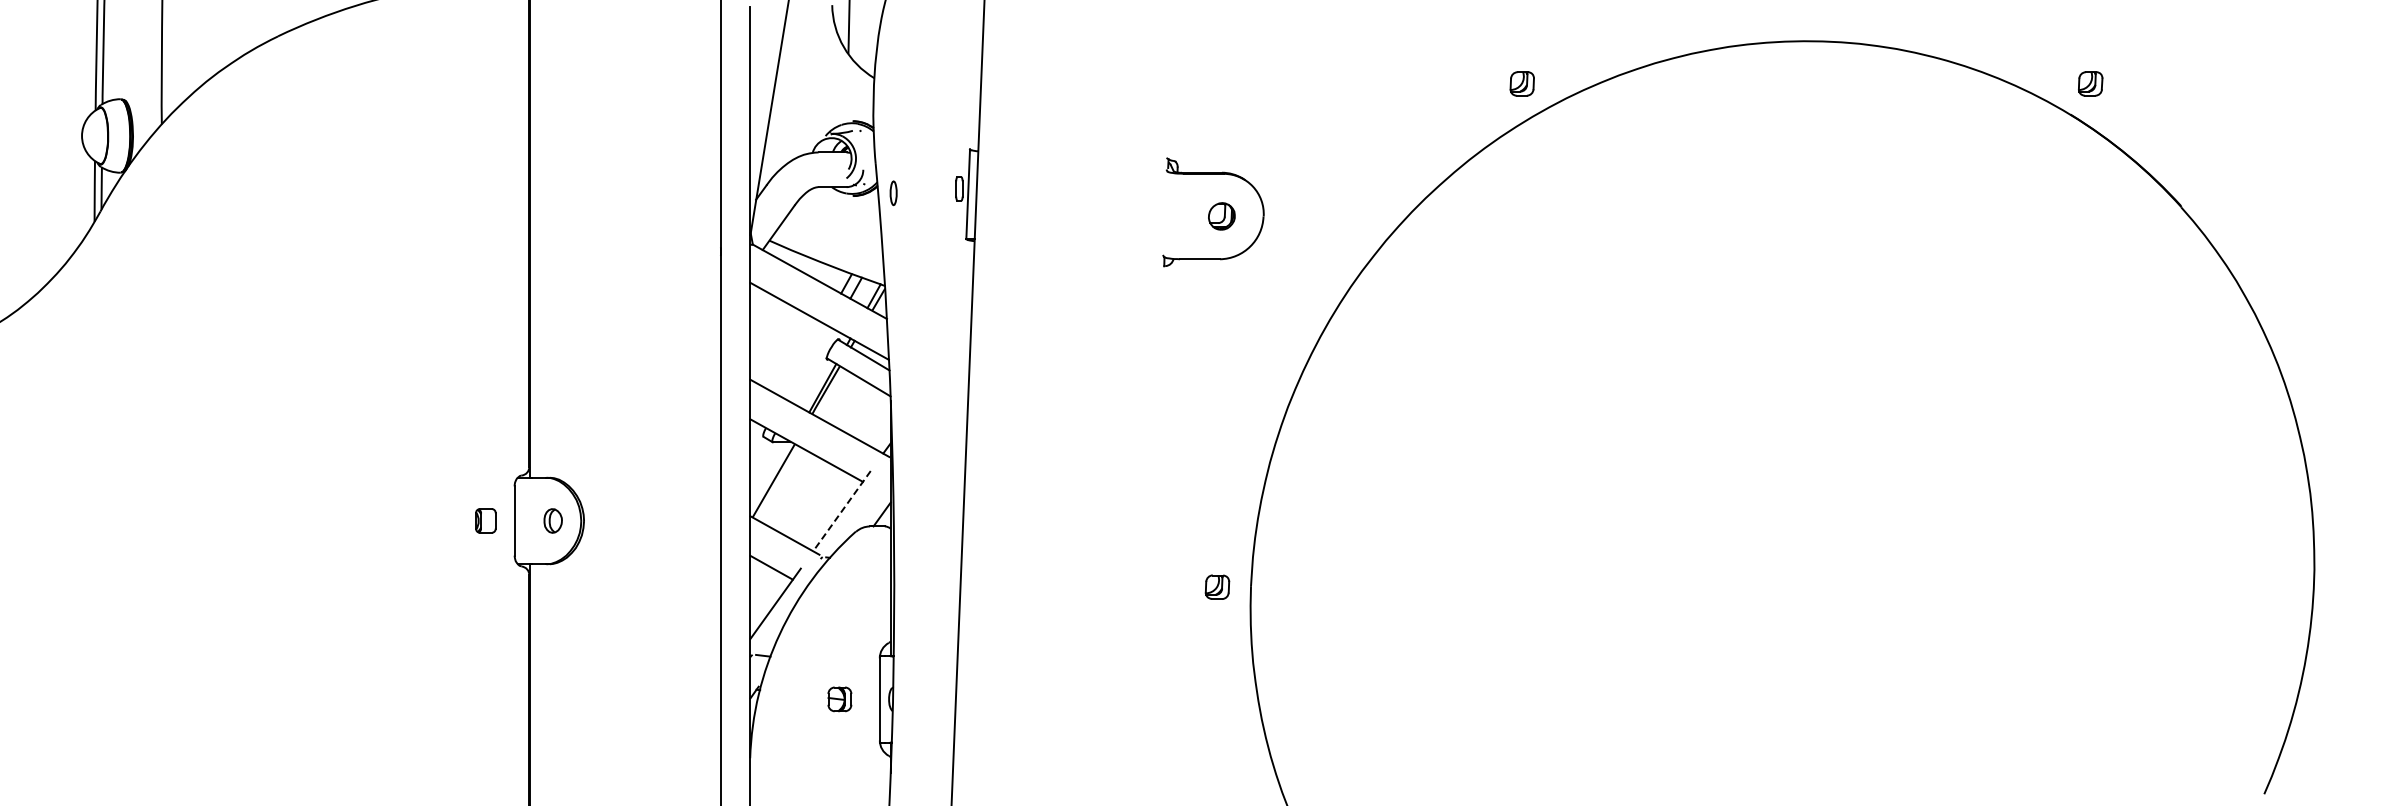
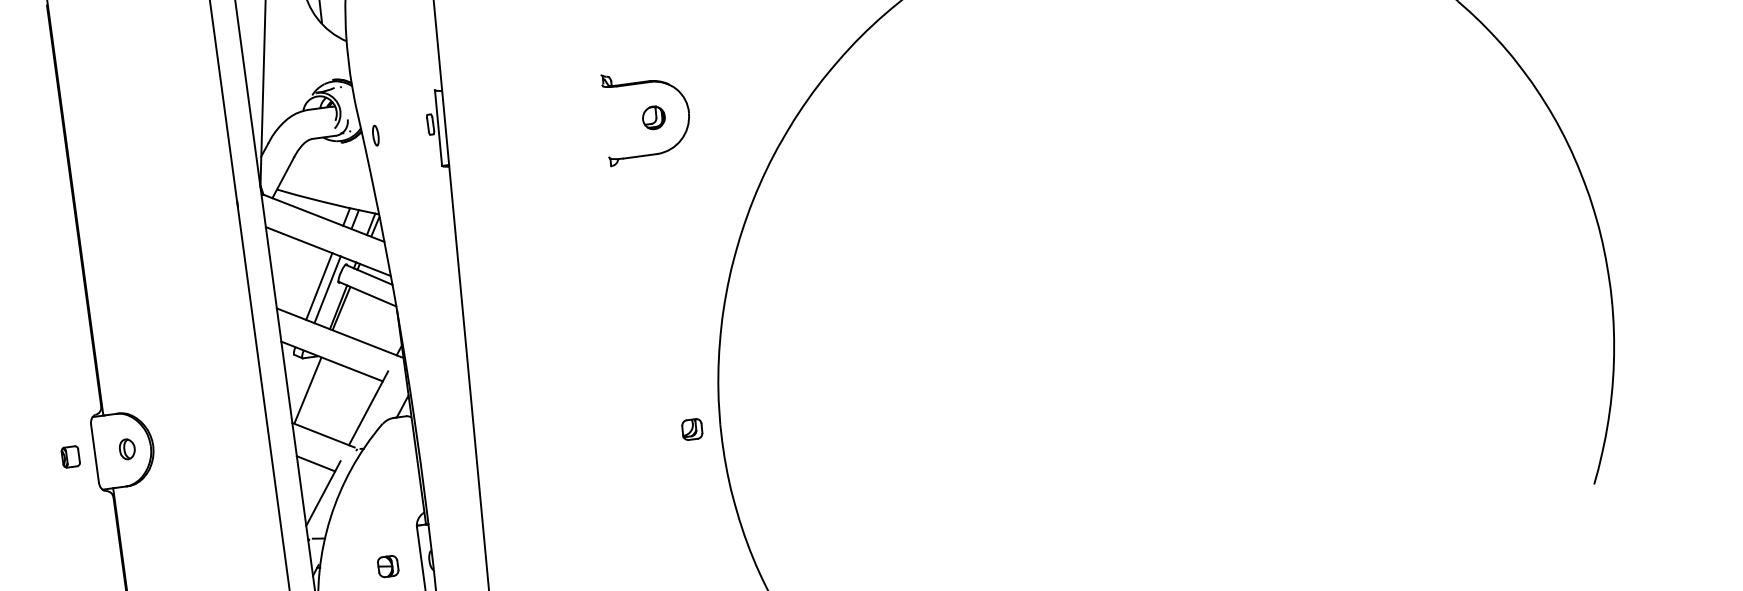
line: (803, 360) -> (319, 286), added
line: (812, 365) -> (327, 289), added
line: (841, 511) -> (368, 408), dashed -> solid

